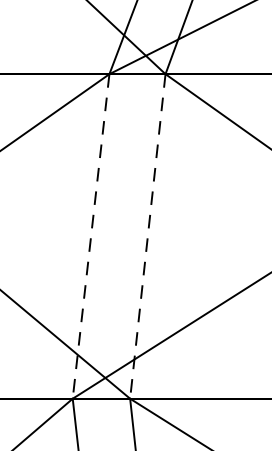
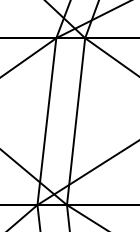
line: (90, 236) -> (46, 121), dashed -> solid
line: (148, 236) -> (76, 121), dashed -> solid

